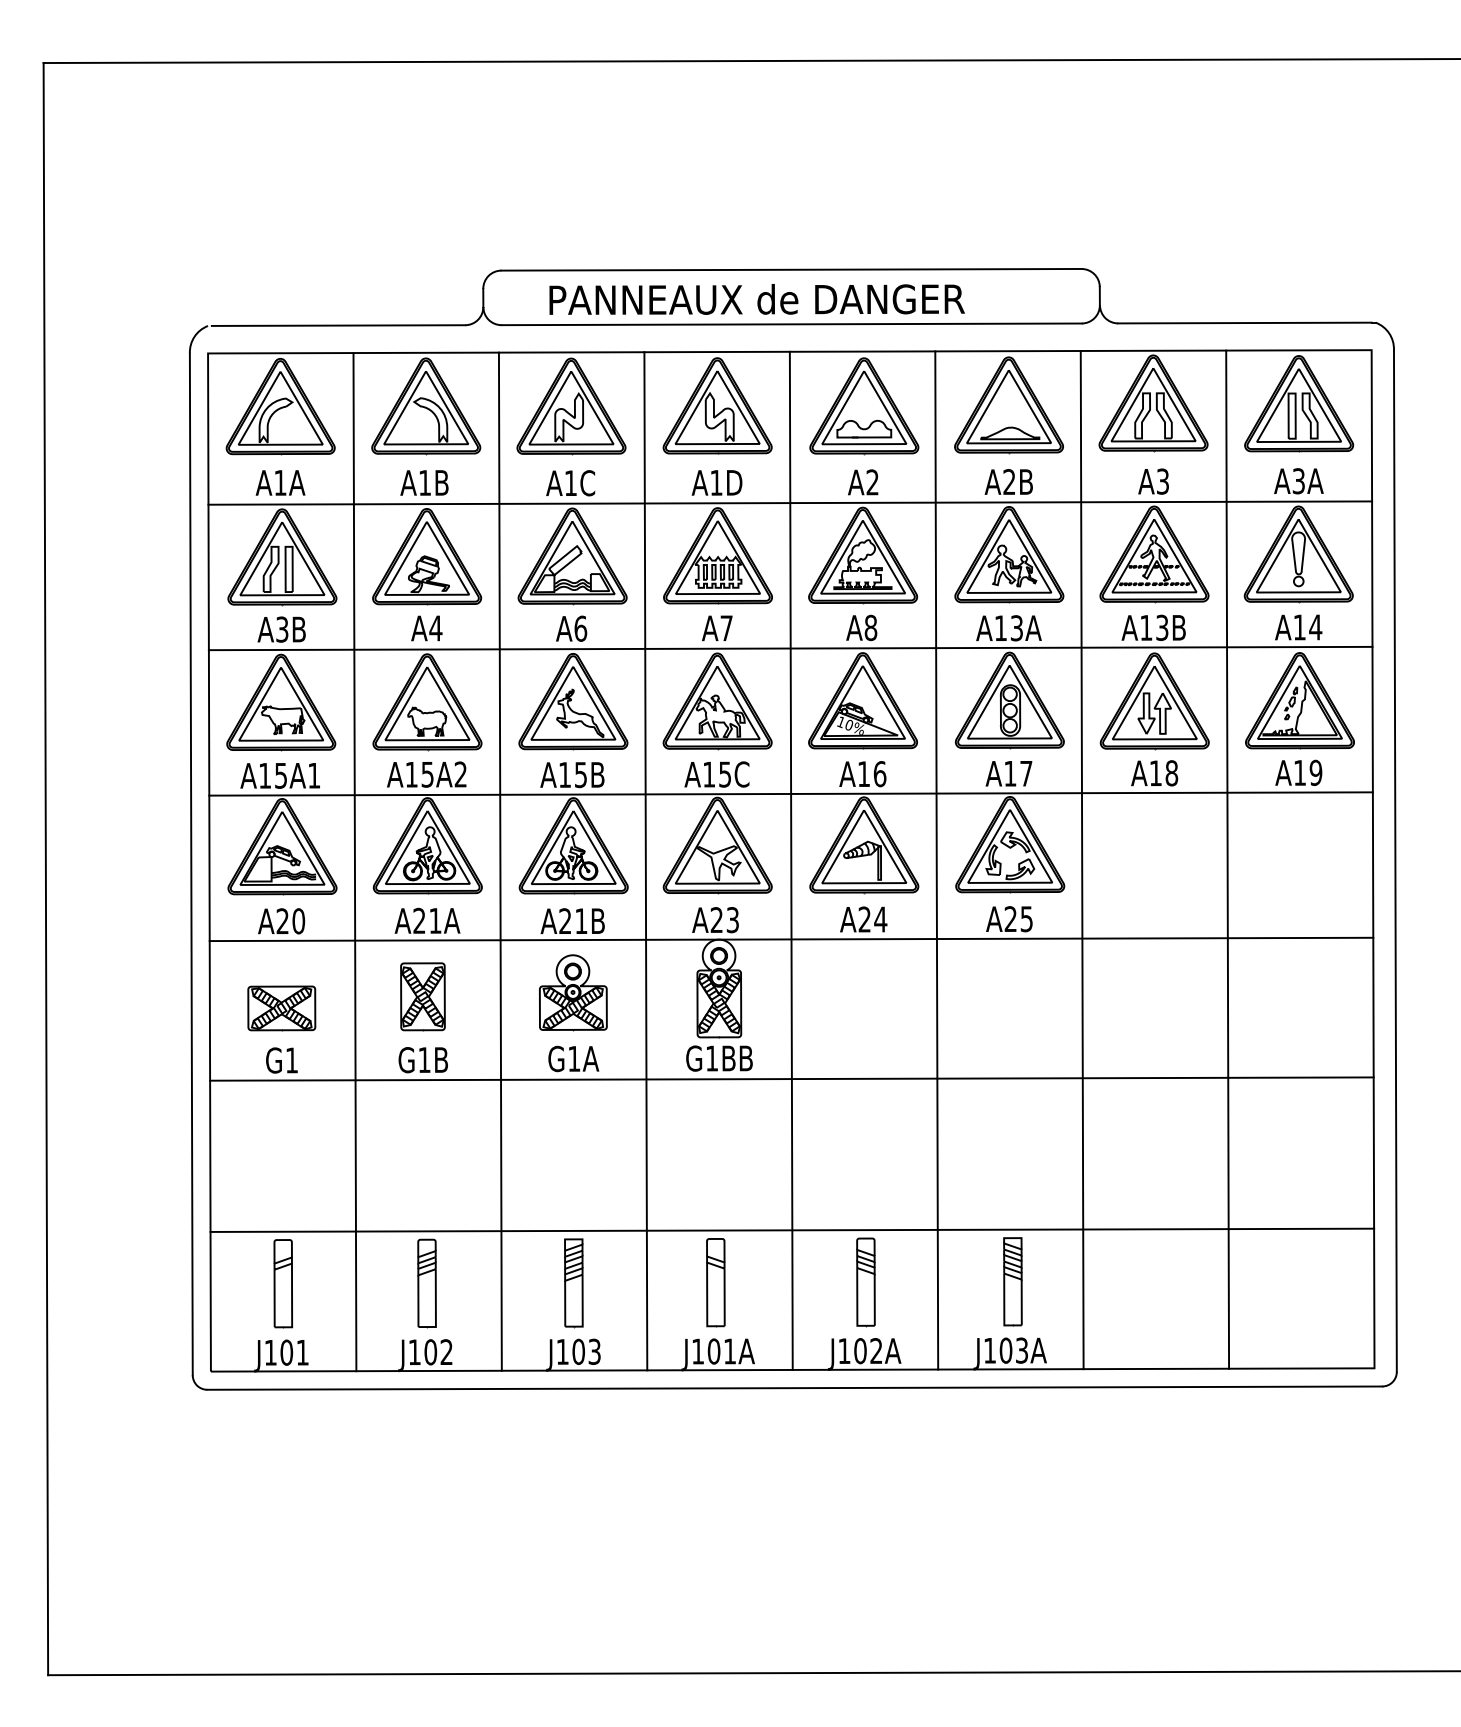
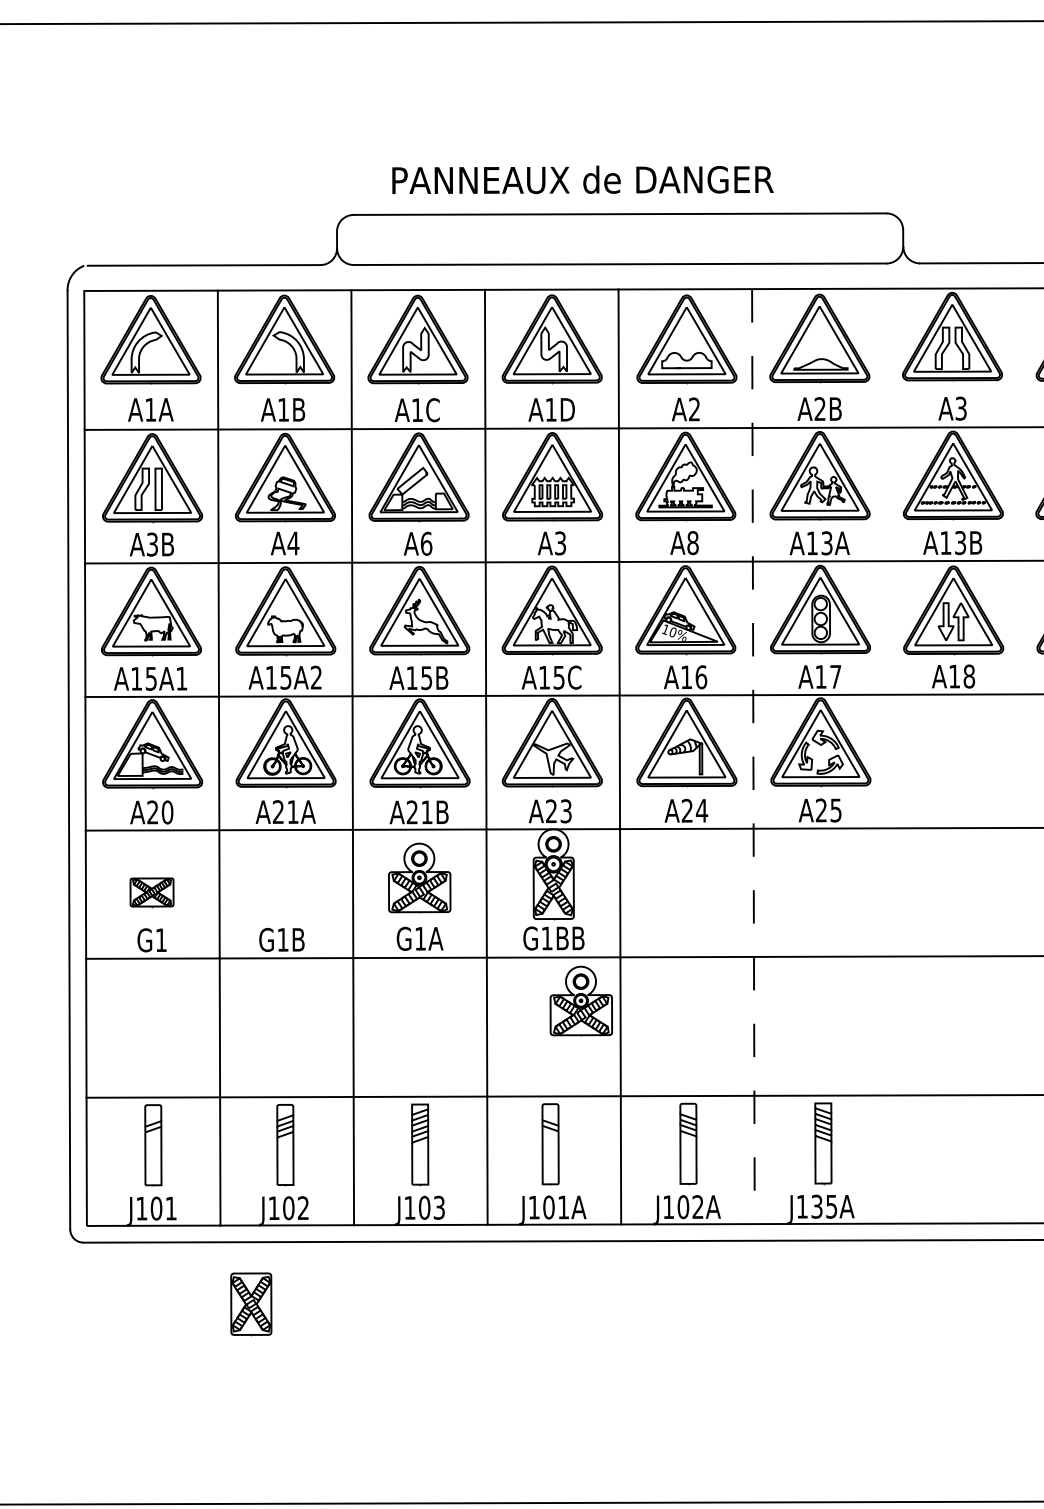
text: (756, 299) -> (582, 179), moved
text: (726, 628) -> (560, 543), A7 -> A3
line: (1227, 859) -> (1020, 755), removed
line: (936, 860) -> (753, 756), solid -> dashed
line: (1081, 860) -> (886, 756), removed
part: (422, 996) -> (250, 1303), moved
part: (281, 1008) -> (151, 892), size x0.7
part: (749, 1126) -> (581, 1000), added
text: (1013, 1350) -> (823, 1206), J103A -> J135A

